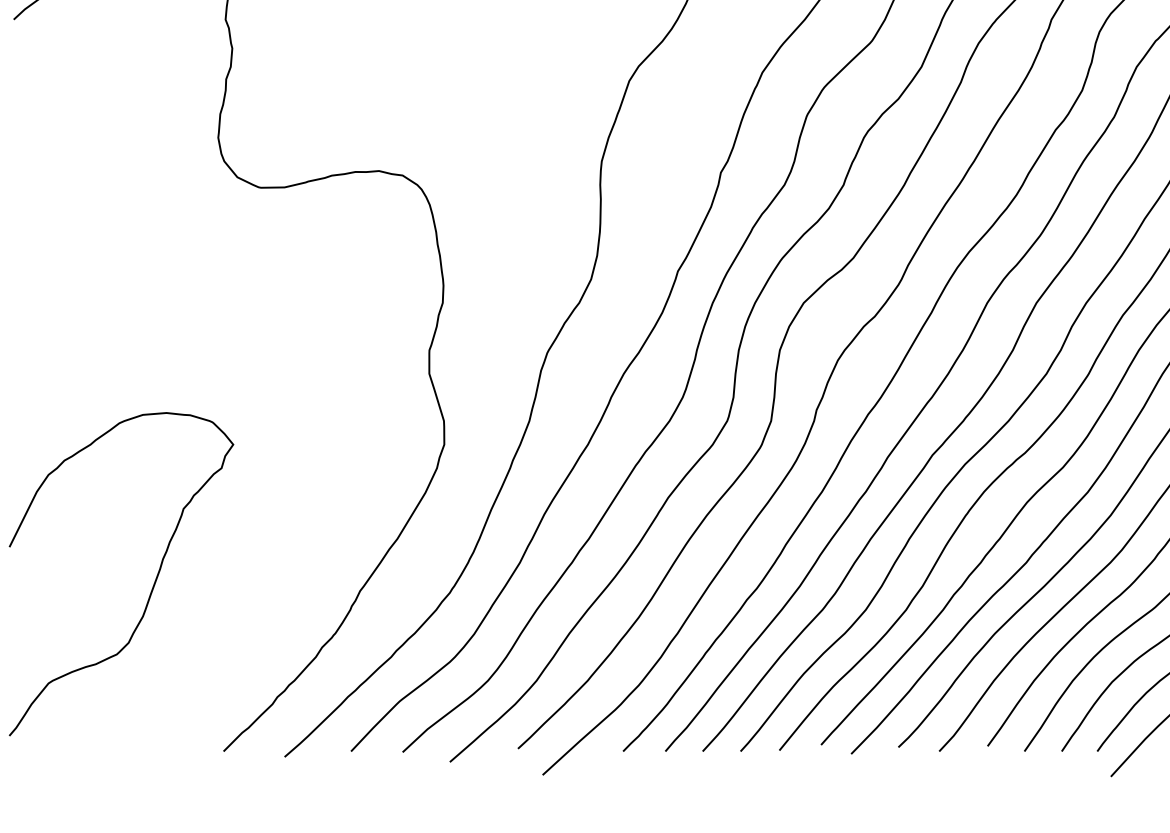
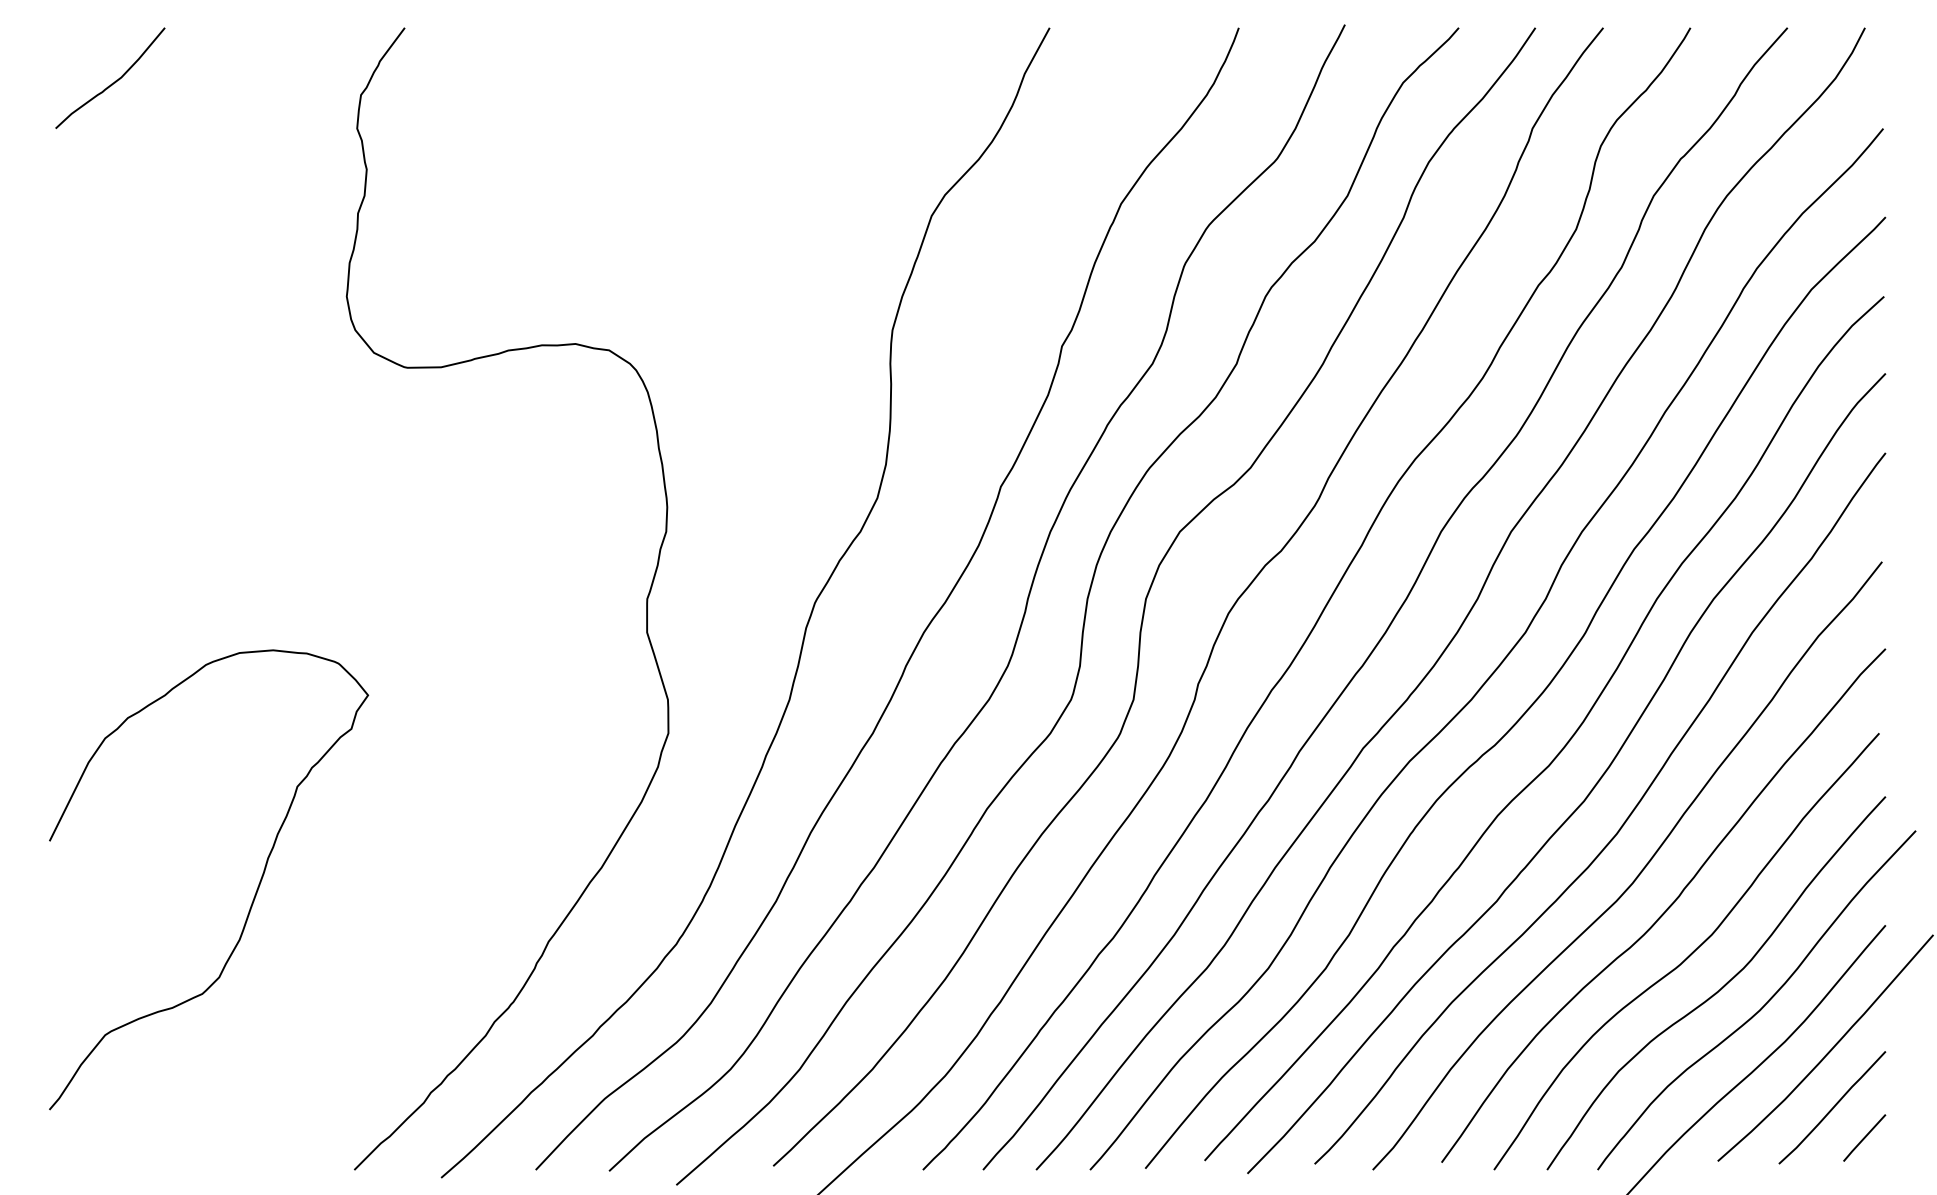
curve: (153, 584) -> (254, 894), moved

